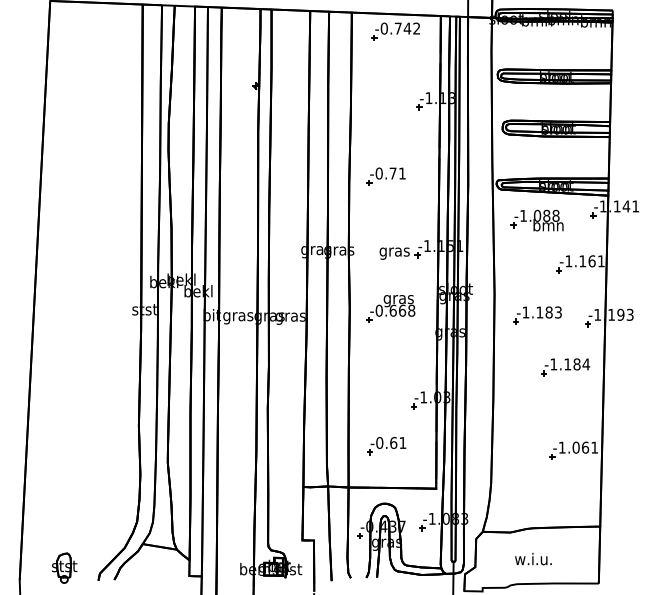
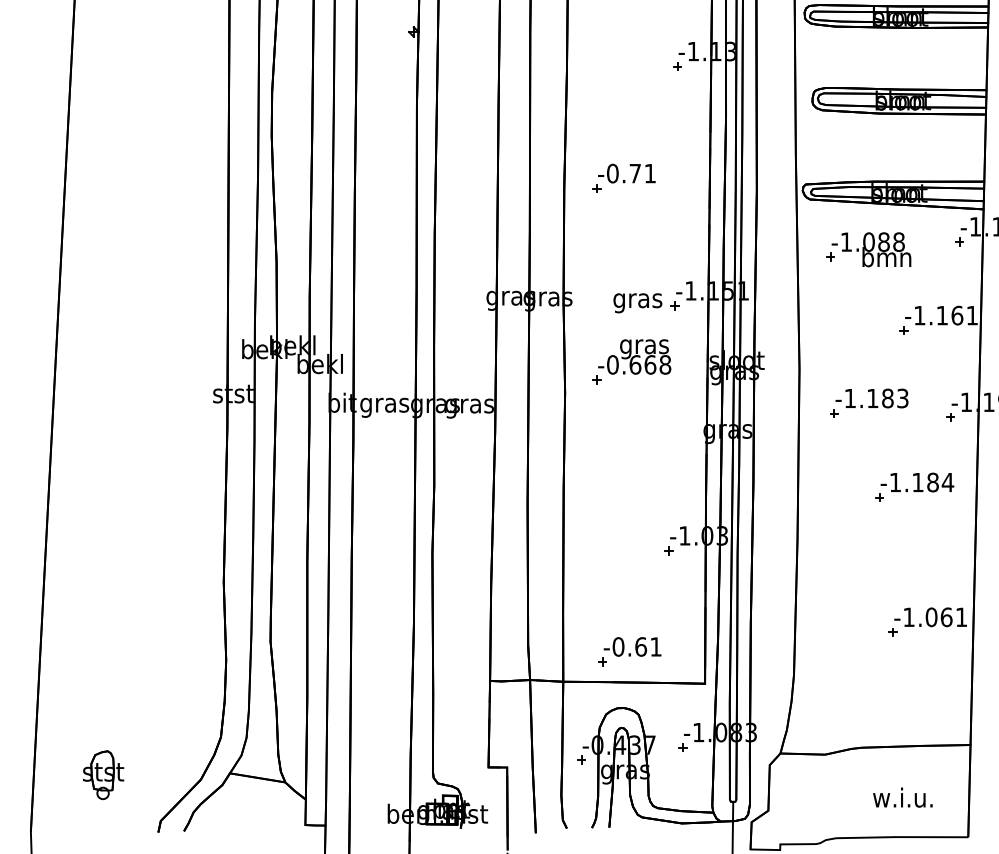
part: (390, 308) -> (631, 361), moved
part: (386, 446) -> (629, 652), moved
text: (533, 558) -> (902, 796), moved
part: (64, 567) -> (103, 774), moved

